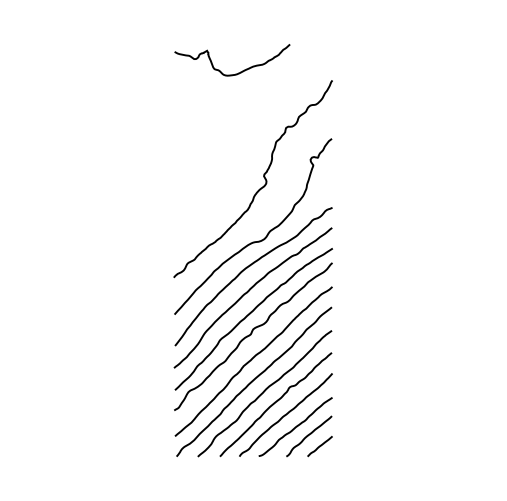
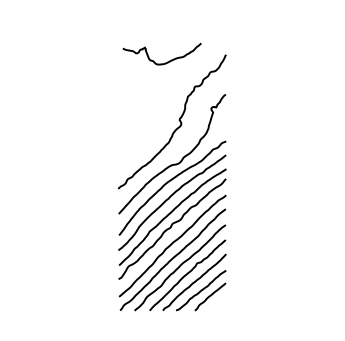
curve: (237, 72) -> (165, 62), moved
line: (319, 446) -> (217, 303), removed

